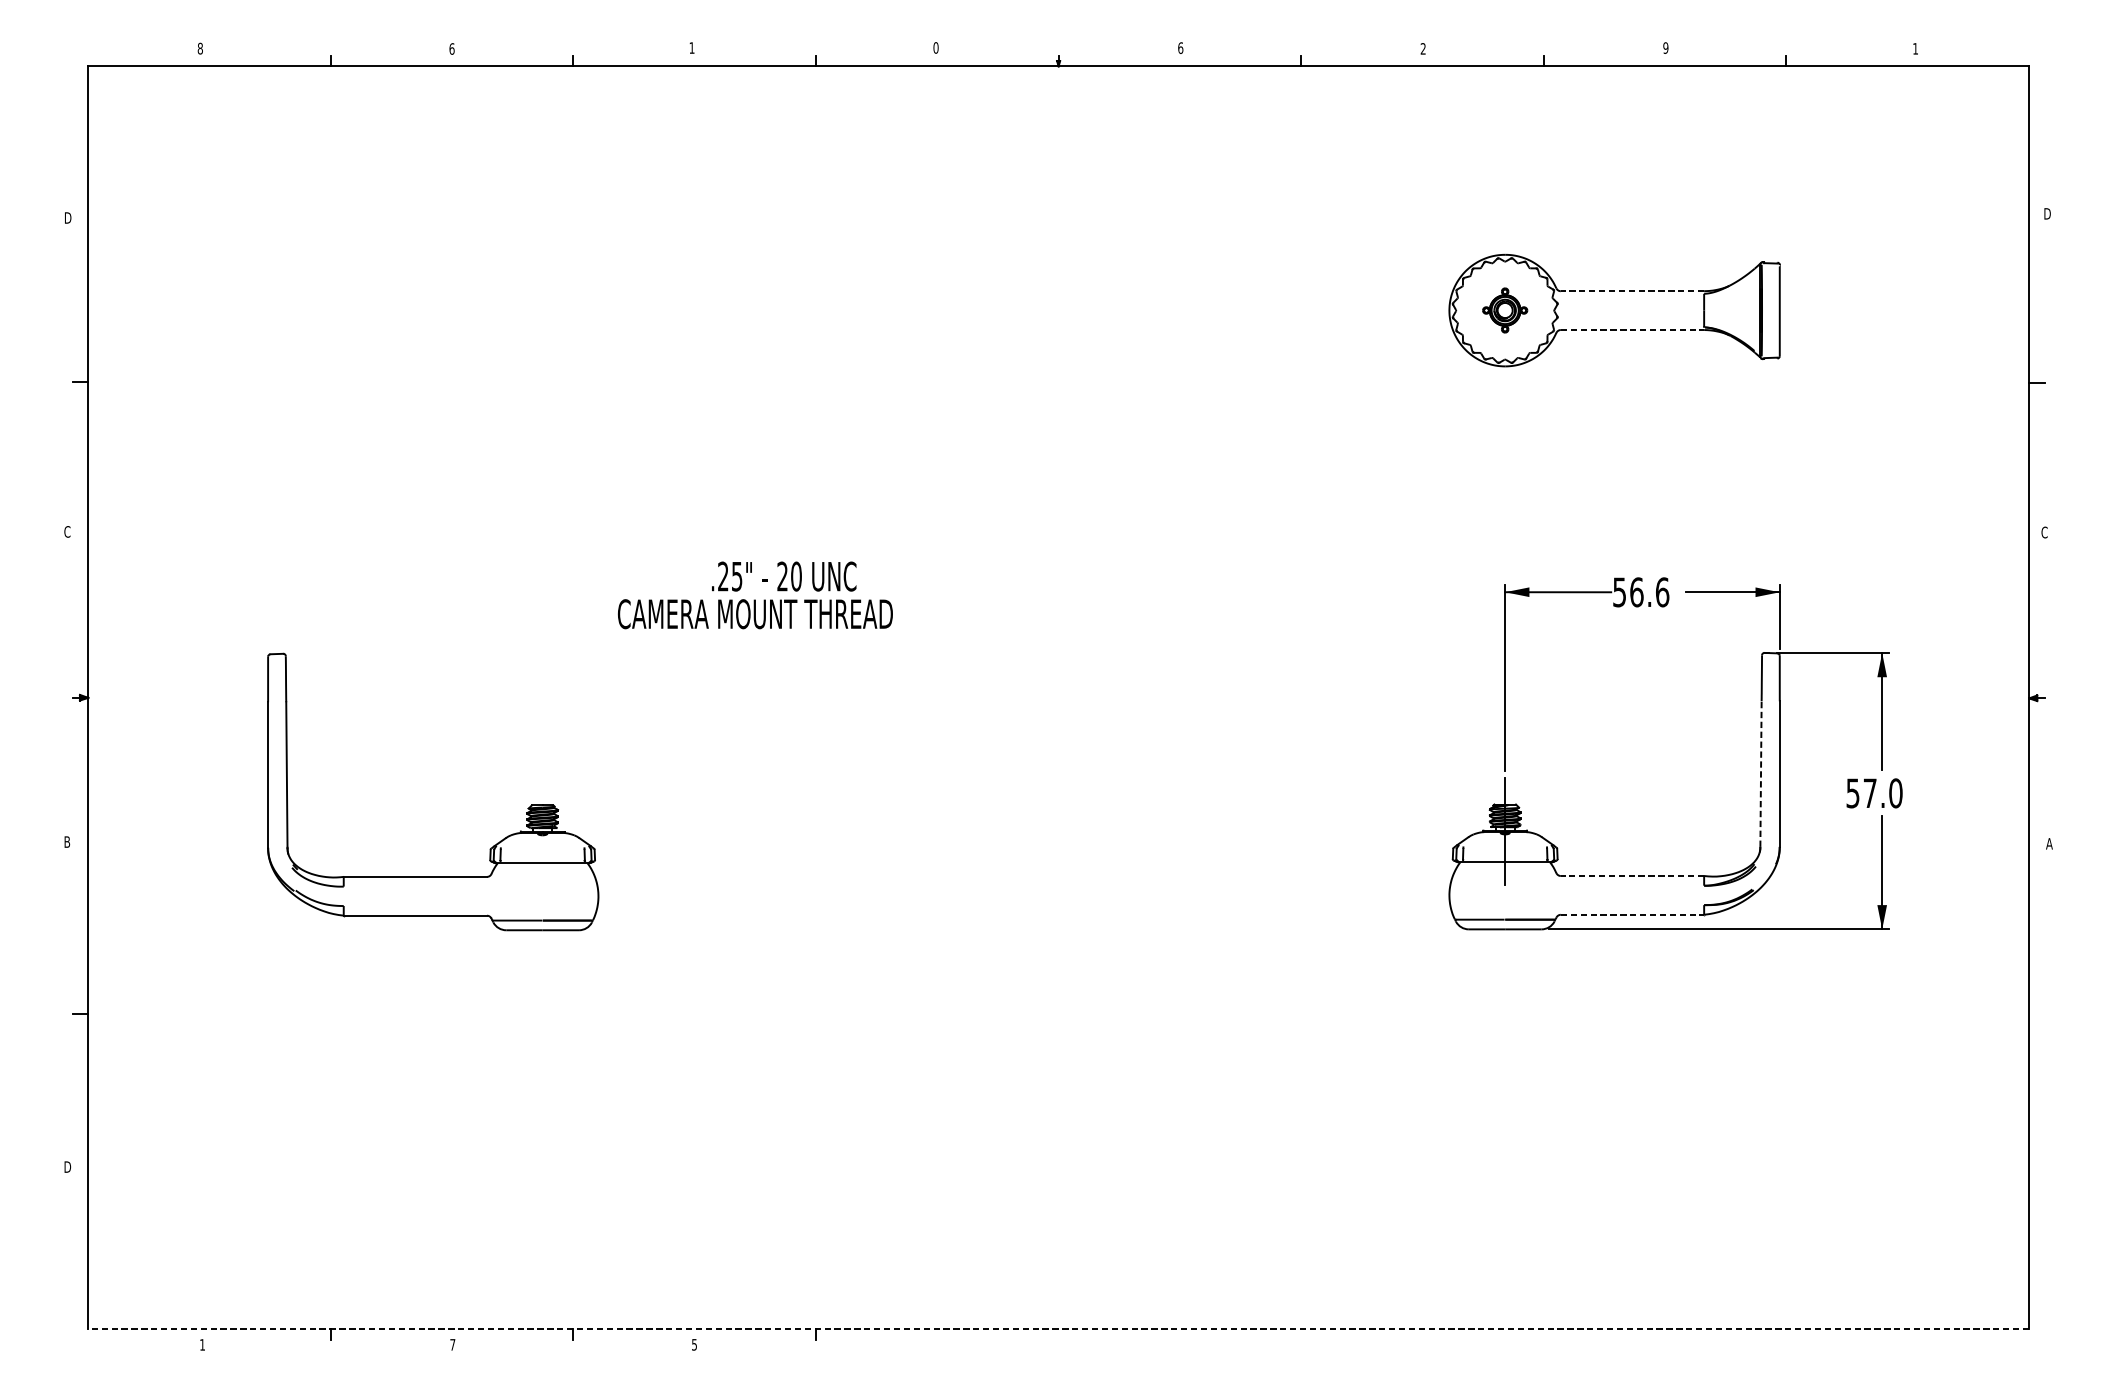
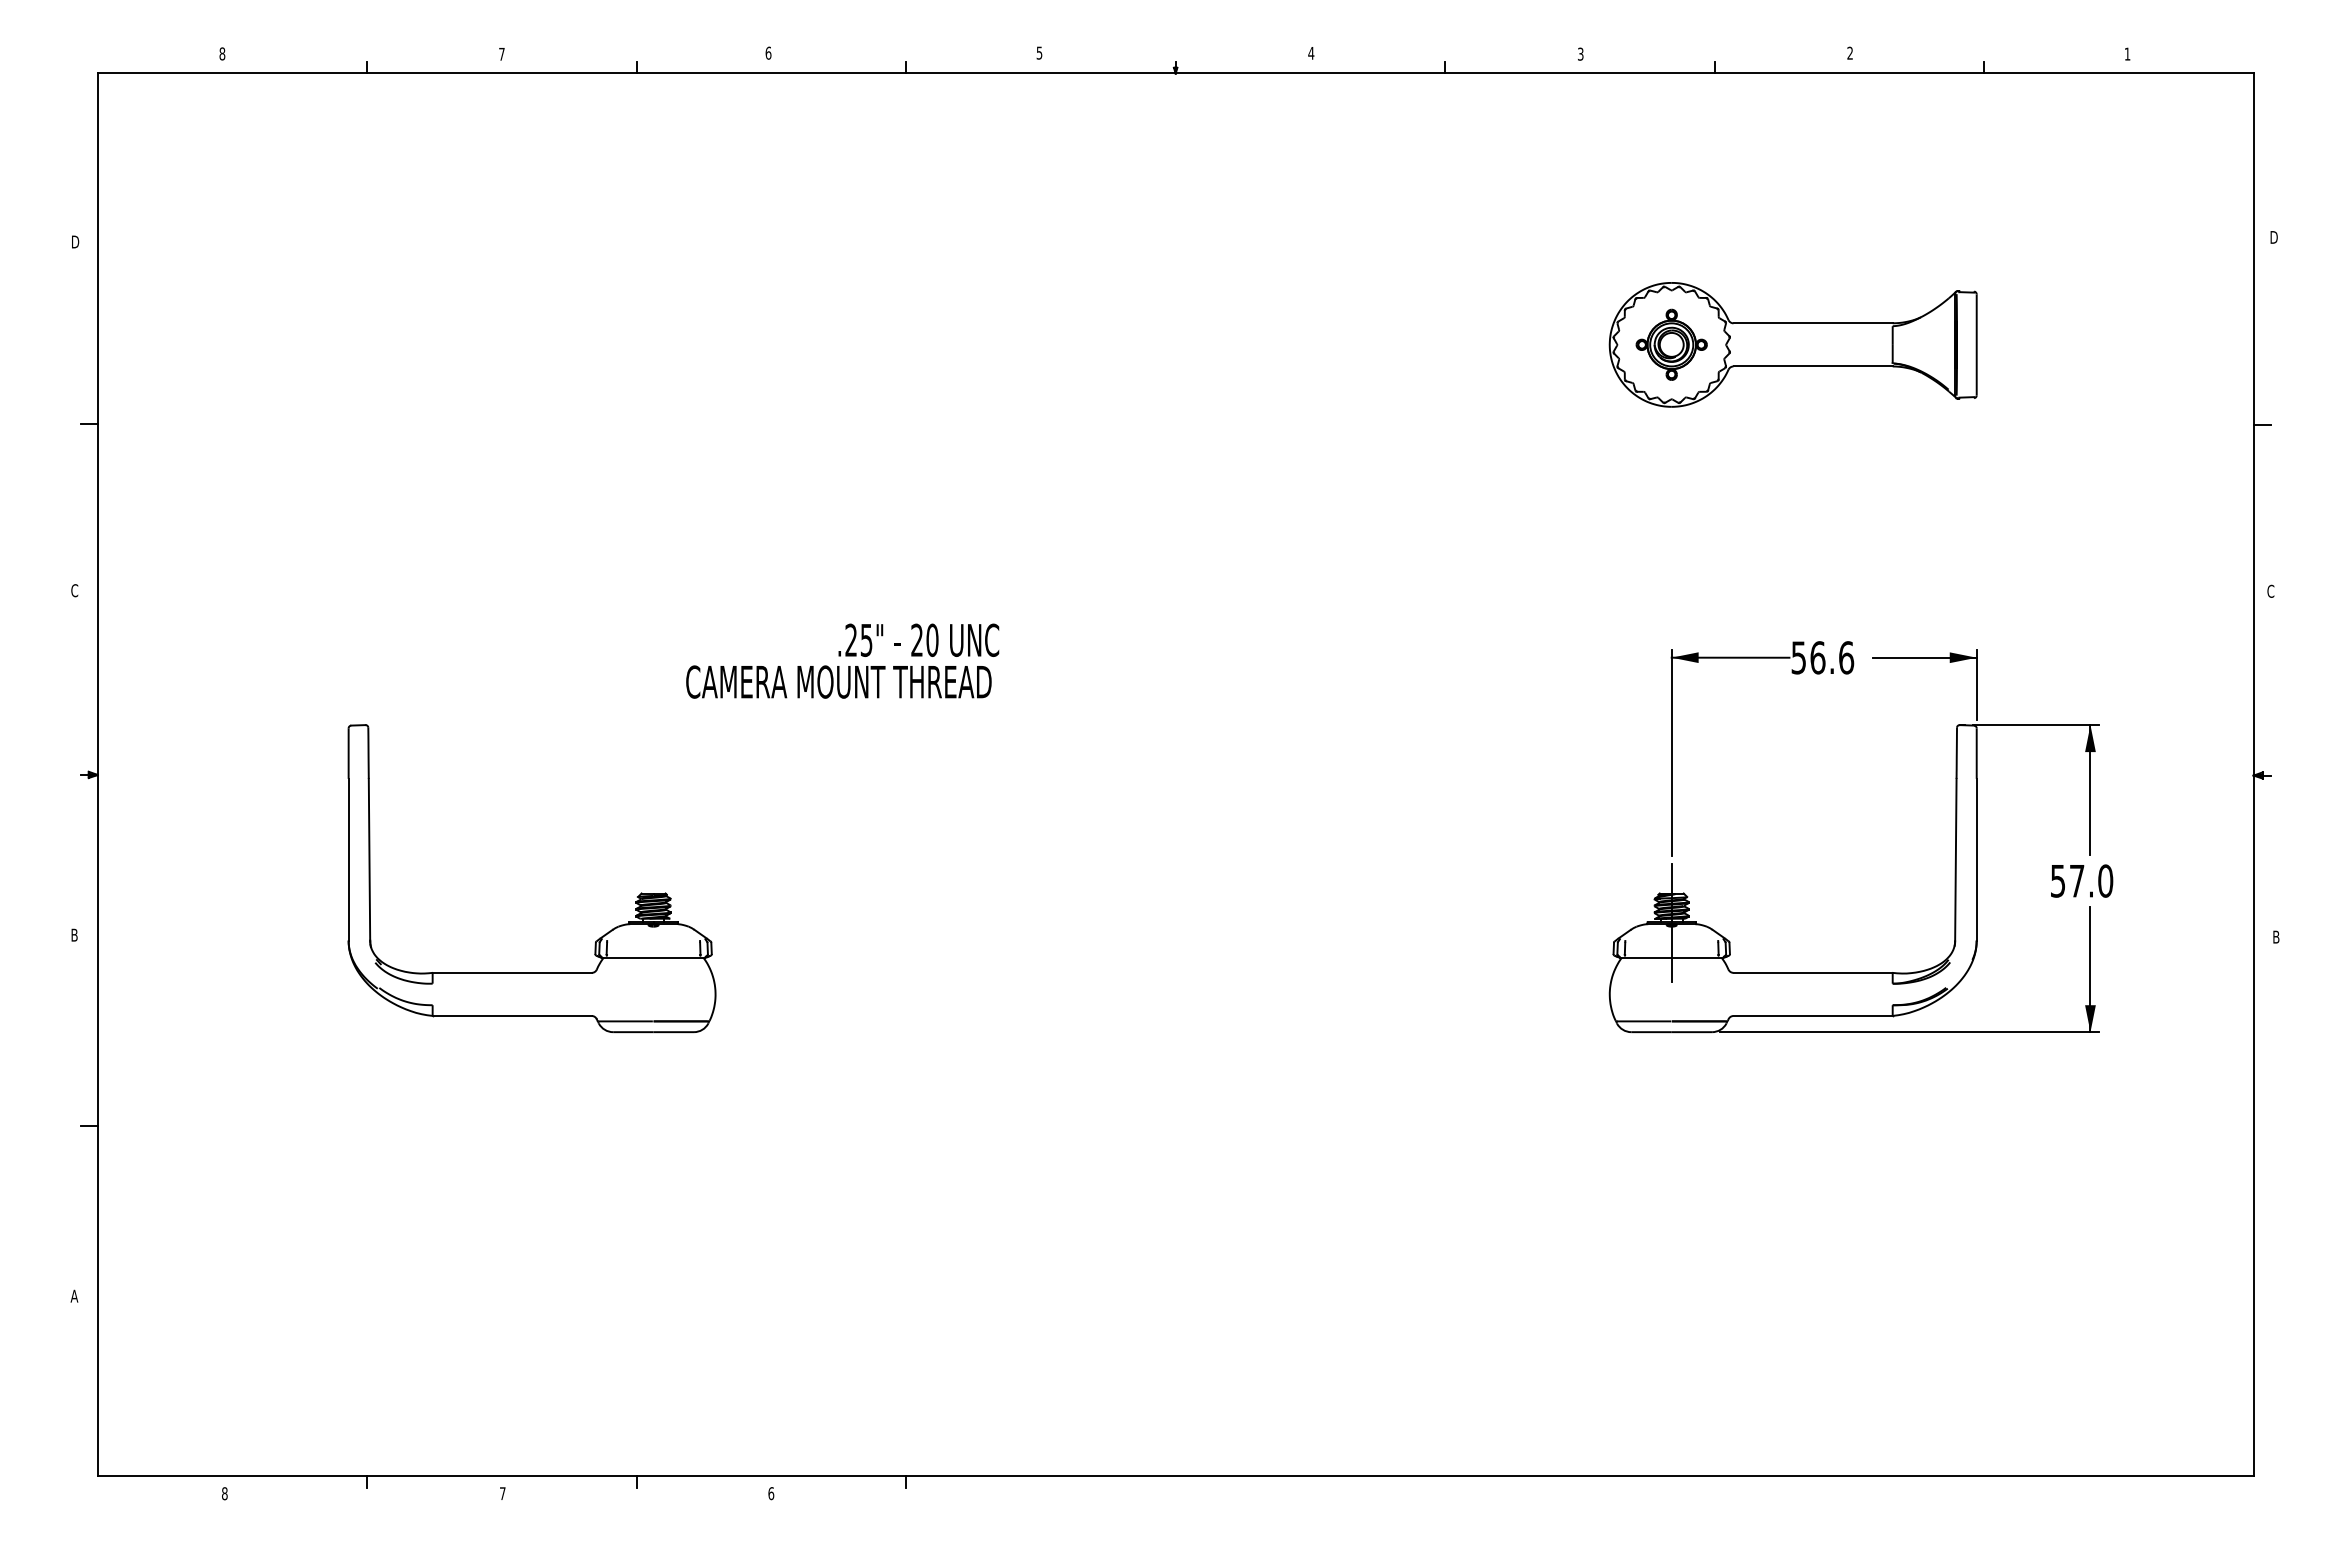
text: (692, 47) -> (768, 52), 1 -> 6
text: (936, 47) -> (1039, 52), 0 -> 5
text: (1180, 47) -> (1311, 52), 6 -> 4
text: (451, 48) -> (501, 53), 6 -> 7
text: (1666, 48) -> (1850, 53), 9 -> 2
text: (1423, 49) -> (1580, 54), 2 -> 3
line: (1632, 291) -> (1813, 323), dashed -> solid
part: (1504, 310) -> (1671, 344), size x1.43
line: (1632, 330) -> (1813, 366), dashed -> solid
text: (783, 575) -> (918, 639), moved
line: (1760, 773) -> (1955, 859), dashed -> solid
text: (2048, 843) -> (2275, 936), A -> B
part: (490, 848) -> (595, 941), moved
line: (1632, 875) -> (1813, 972), dashed -> solid
line: (1632, 915) -> (1813, 1016), dashed -> solid
text: (67, 1166) -> (74, 1295), D -> A
line: (1058, 1329) -> (1175, 1476), dashed -> solid
text: (202, 1344) -> (224, 1493), 1 -> 8
text: (694, 1344) -> (771, 1493), 5 -> 6

